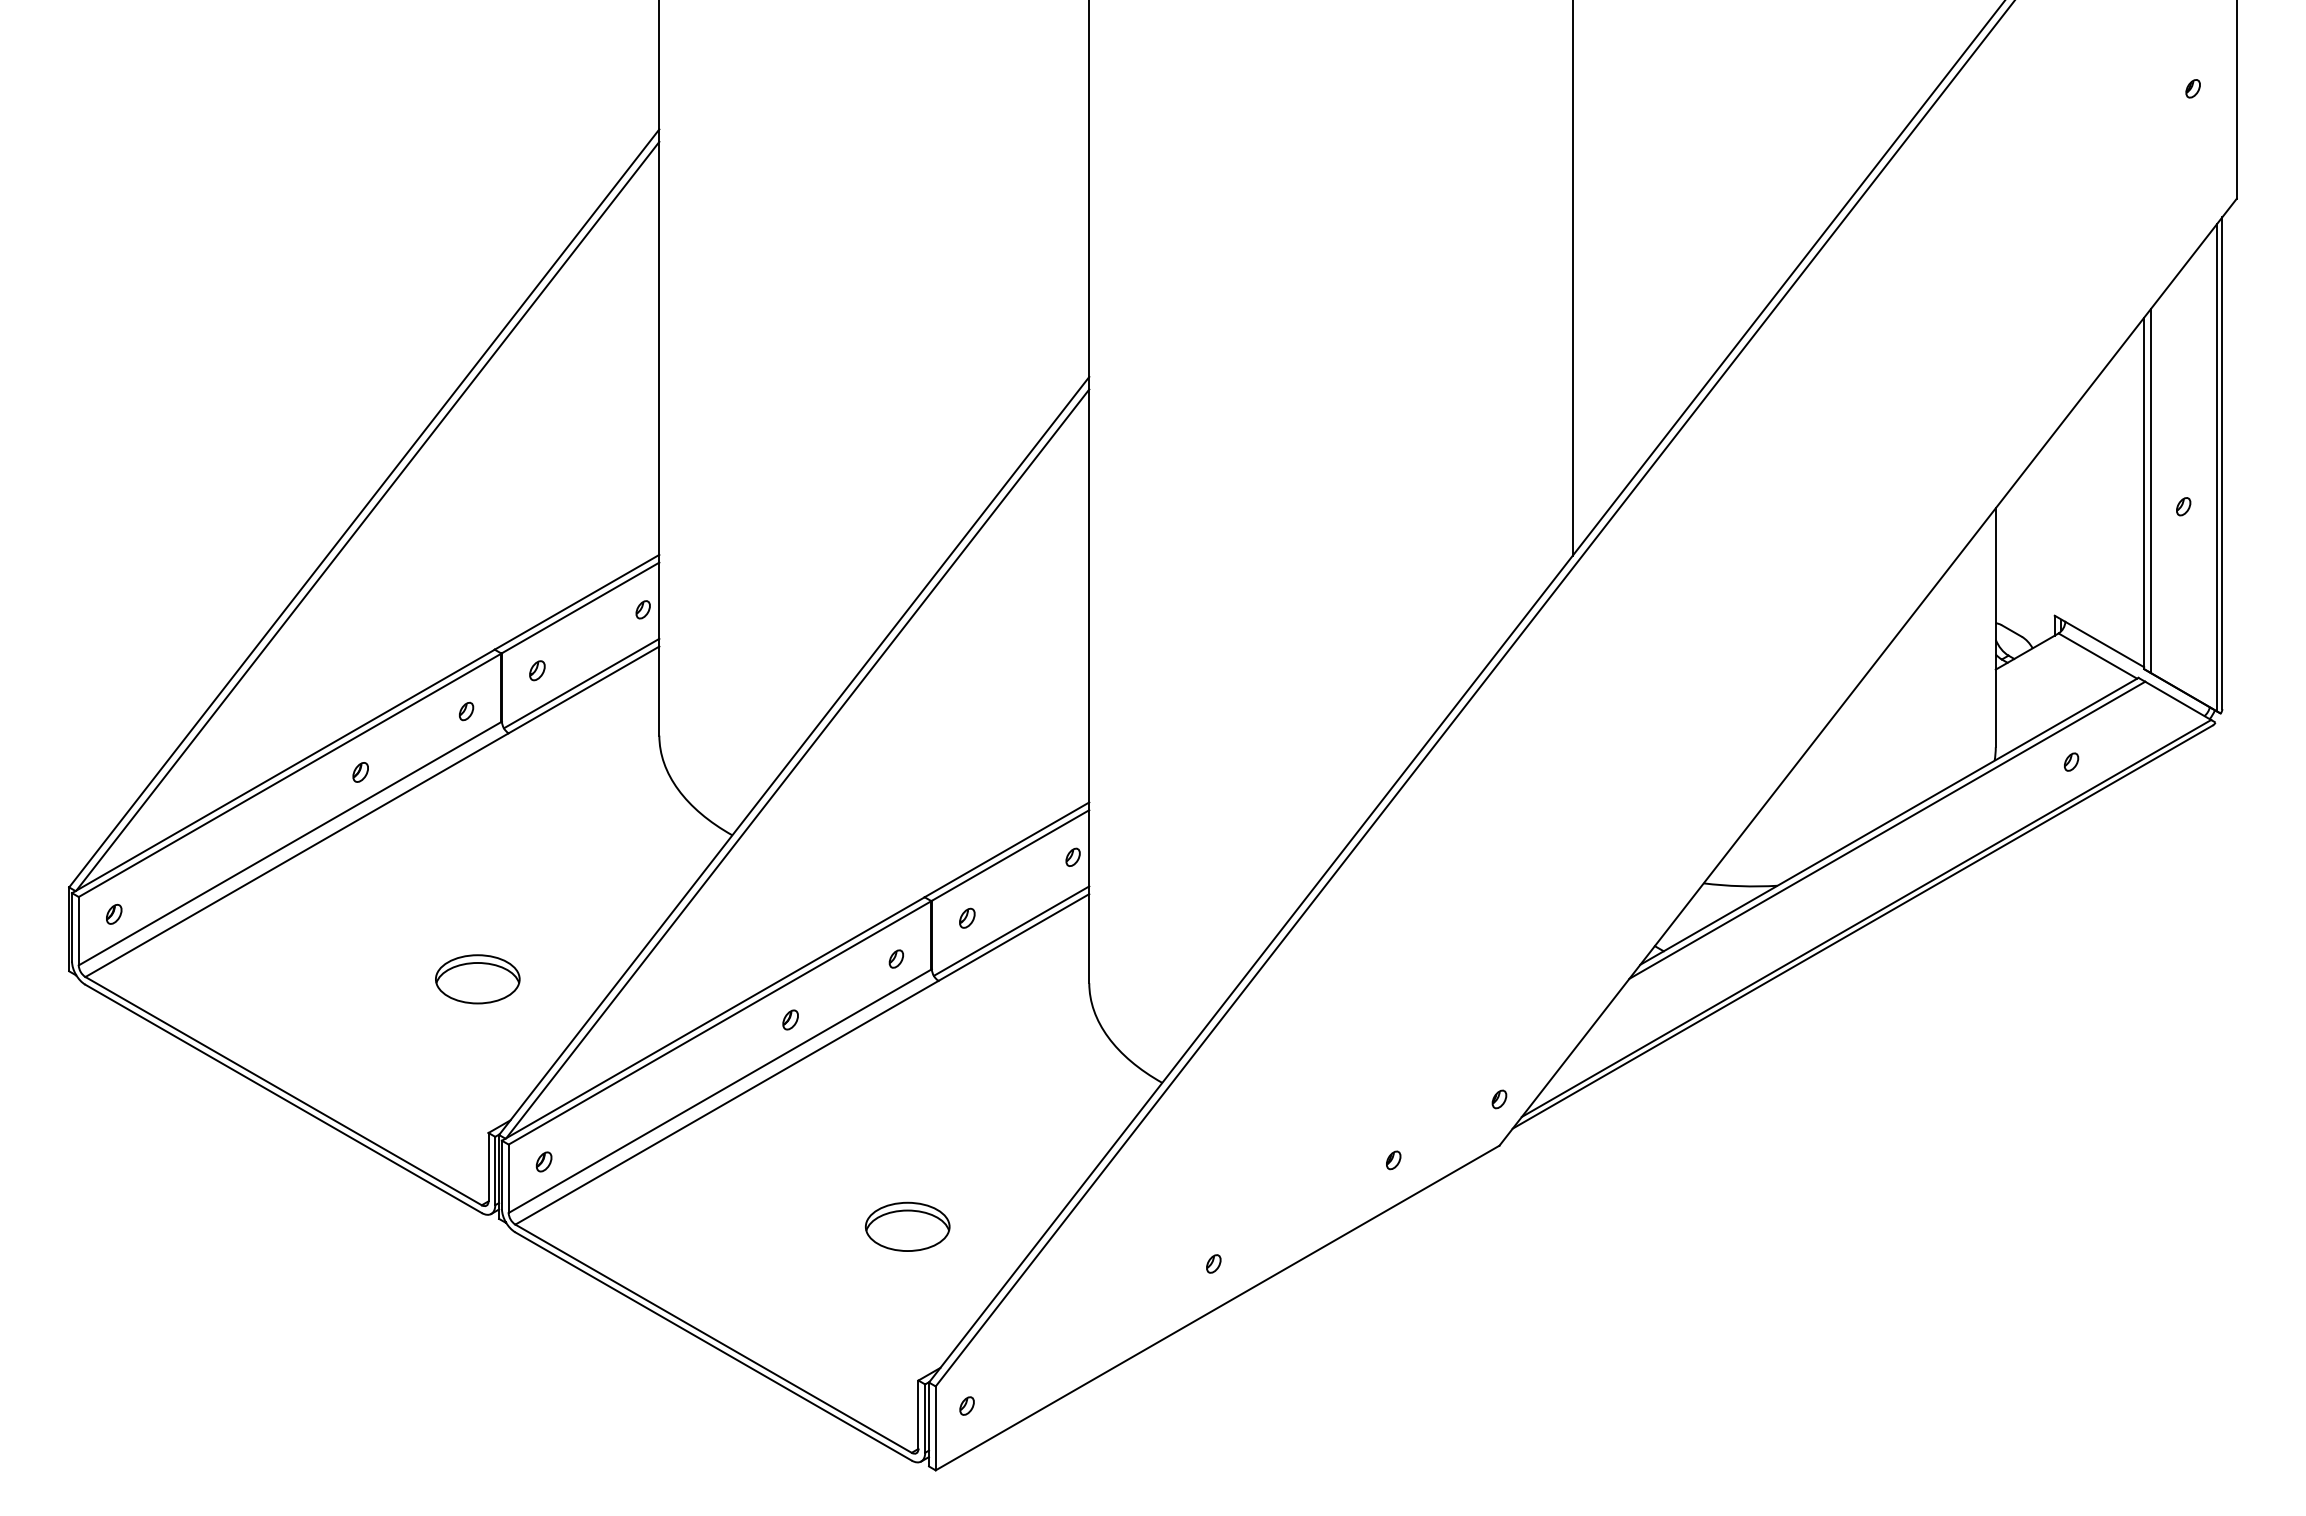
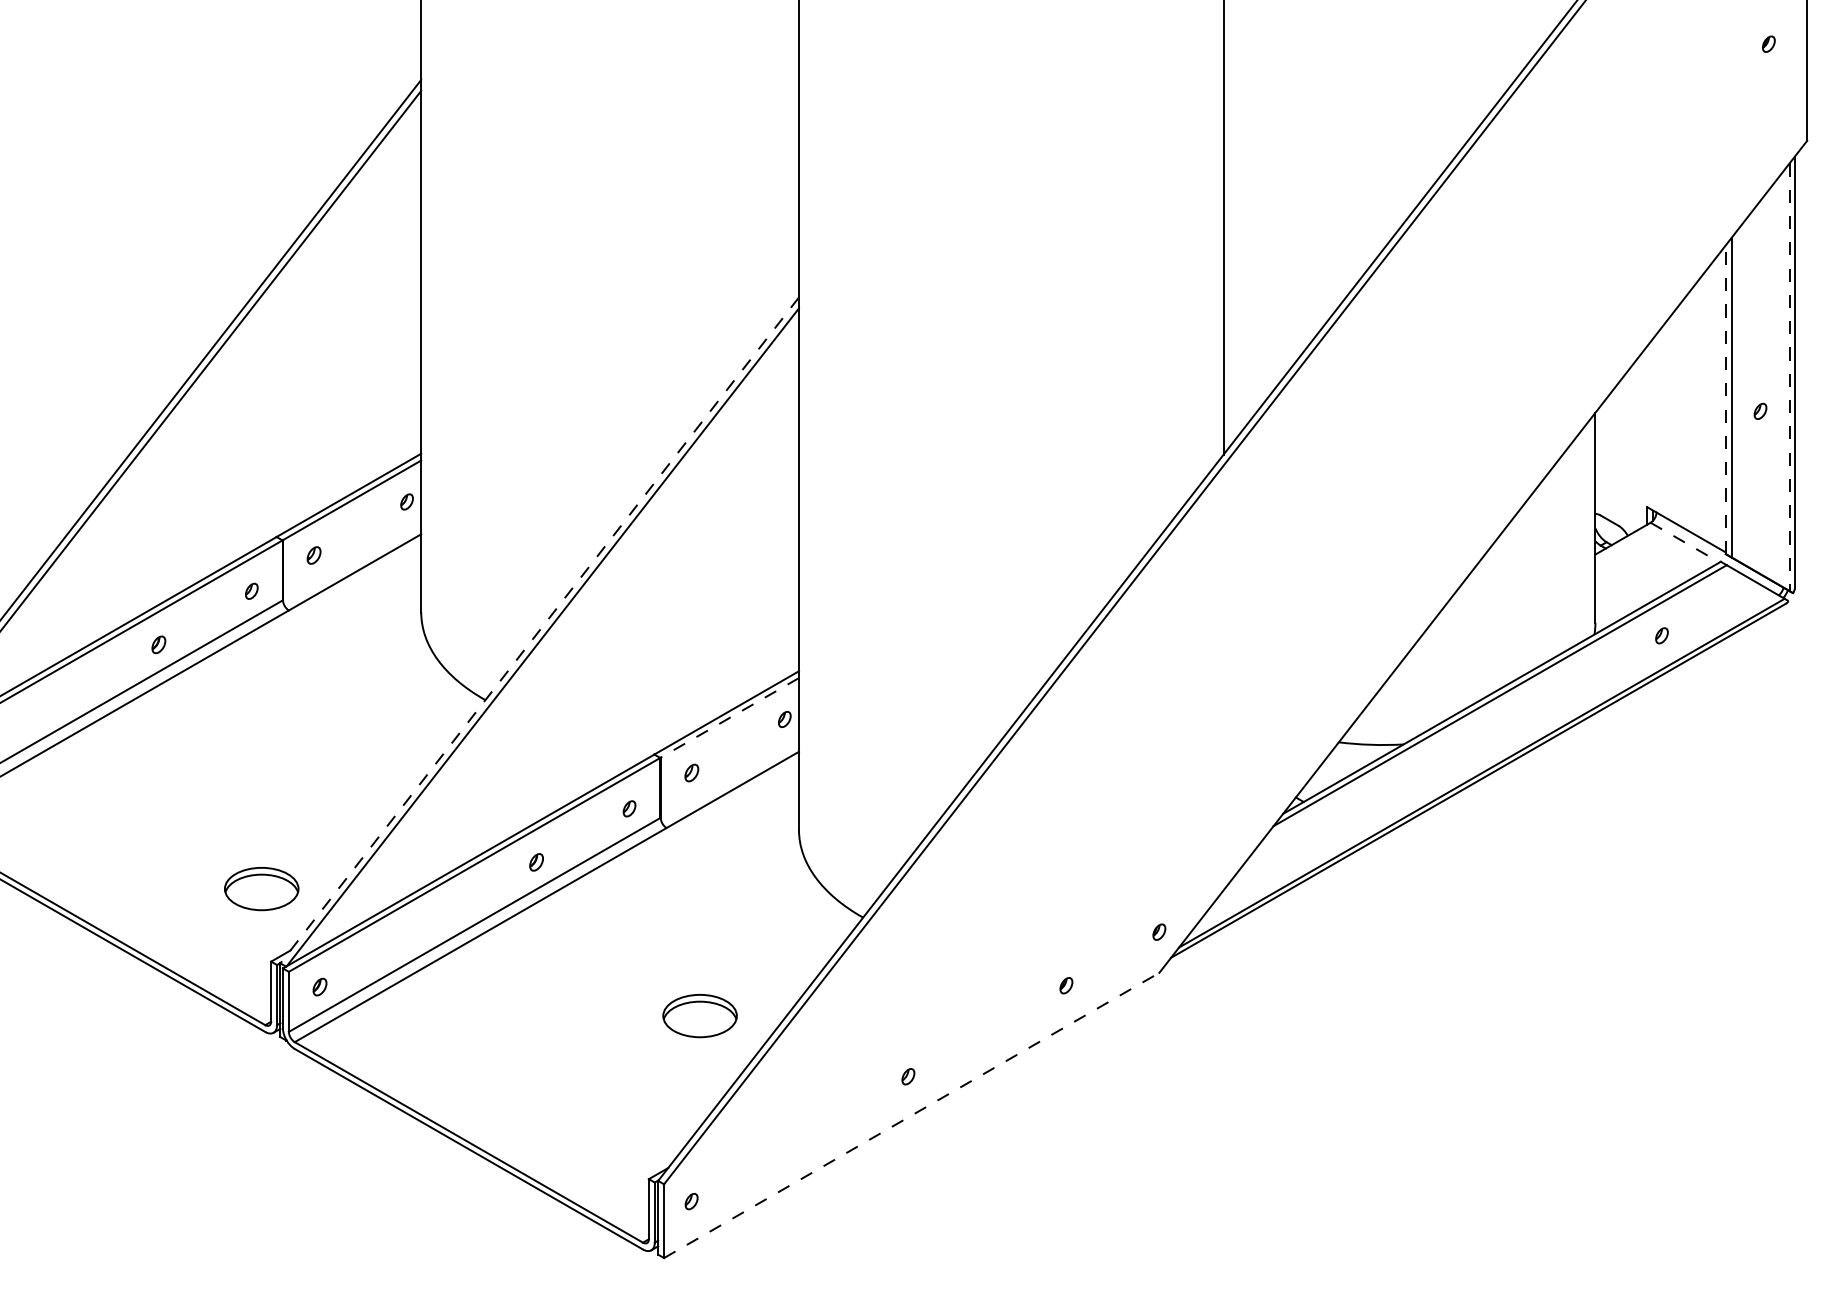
line: (2216, 468) -> (1789, 377), solid -> dashed
line: (2144, 493) -> (1726, 399), solid -> dashed
line: (2098, 656) -> (1685, 543), solid -> dashed
line: (581, 683) -> (352, 566), removed
line: (793, 756) -> (539, 630), solid -> dashed
line: (1009, 855) -> (728, 717), solid -> dashed
line: (1011, 930) -> (730, 783), removed
part: (477, 979) -> (261, 889), moved
part: (907, 1226) -> (699, 1015), moved
line: (1218, 1307) -> (912, 1114), solid -> dashed

